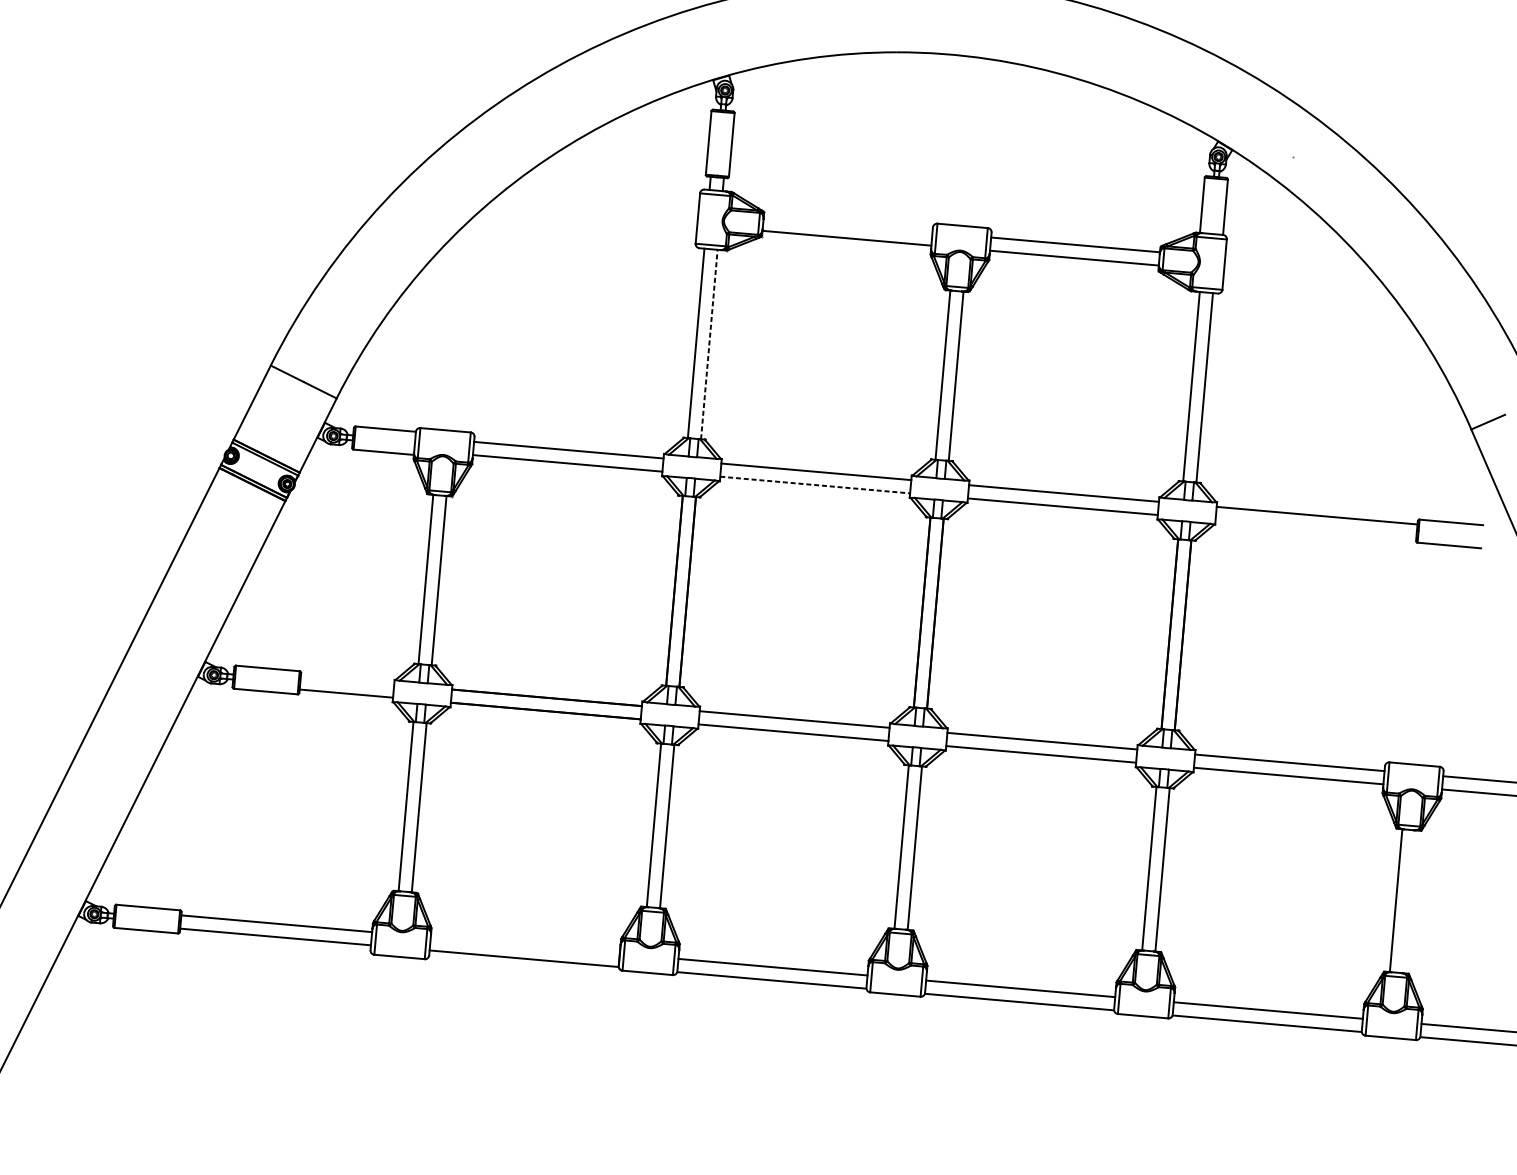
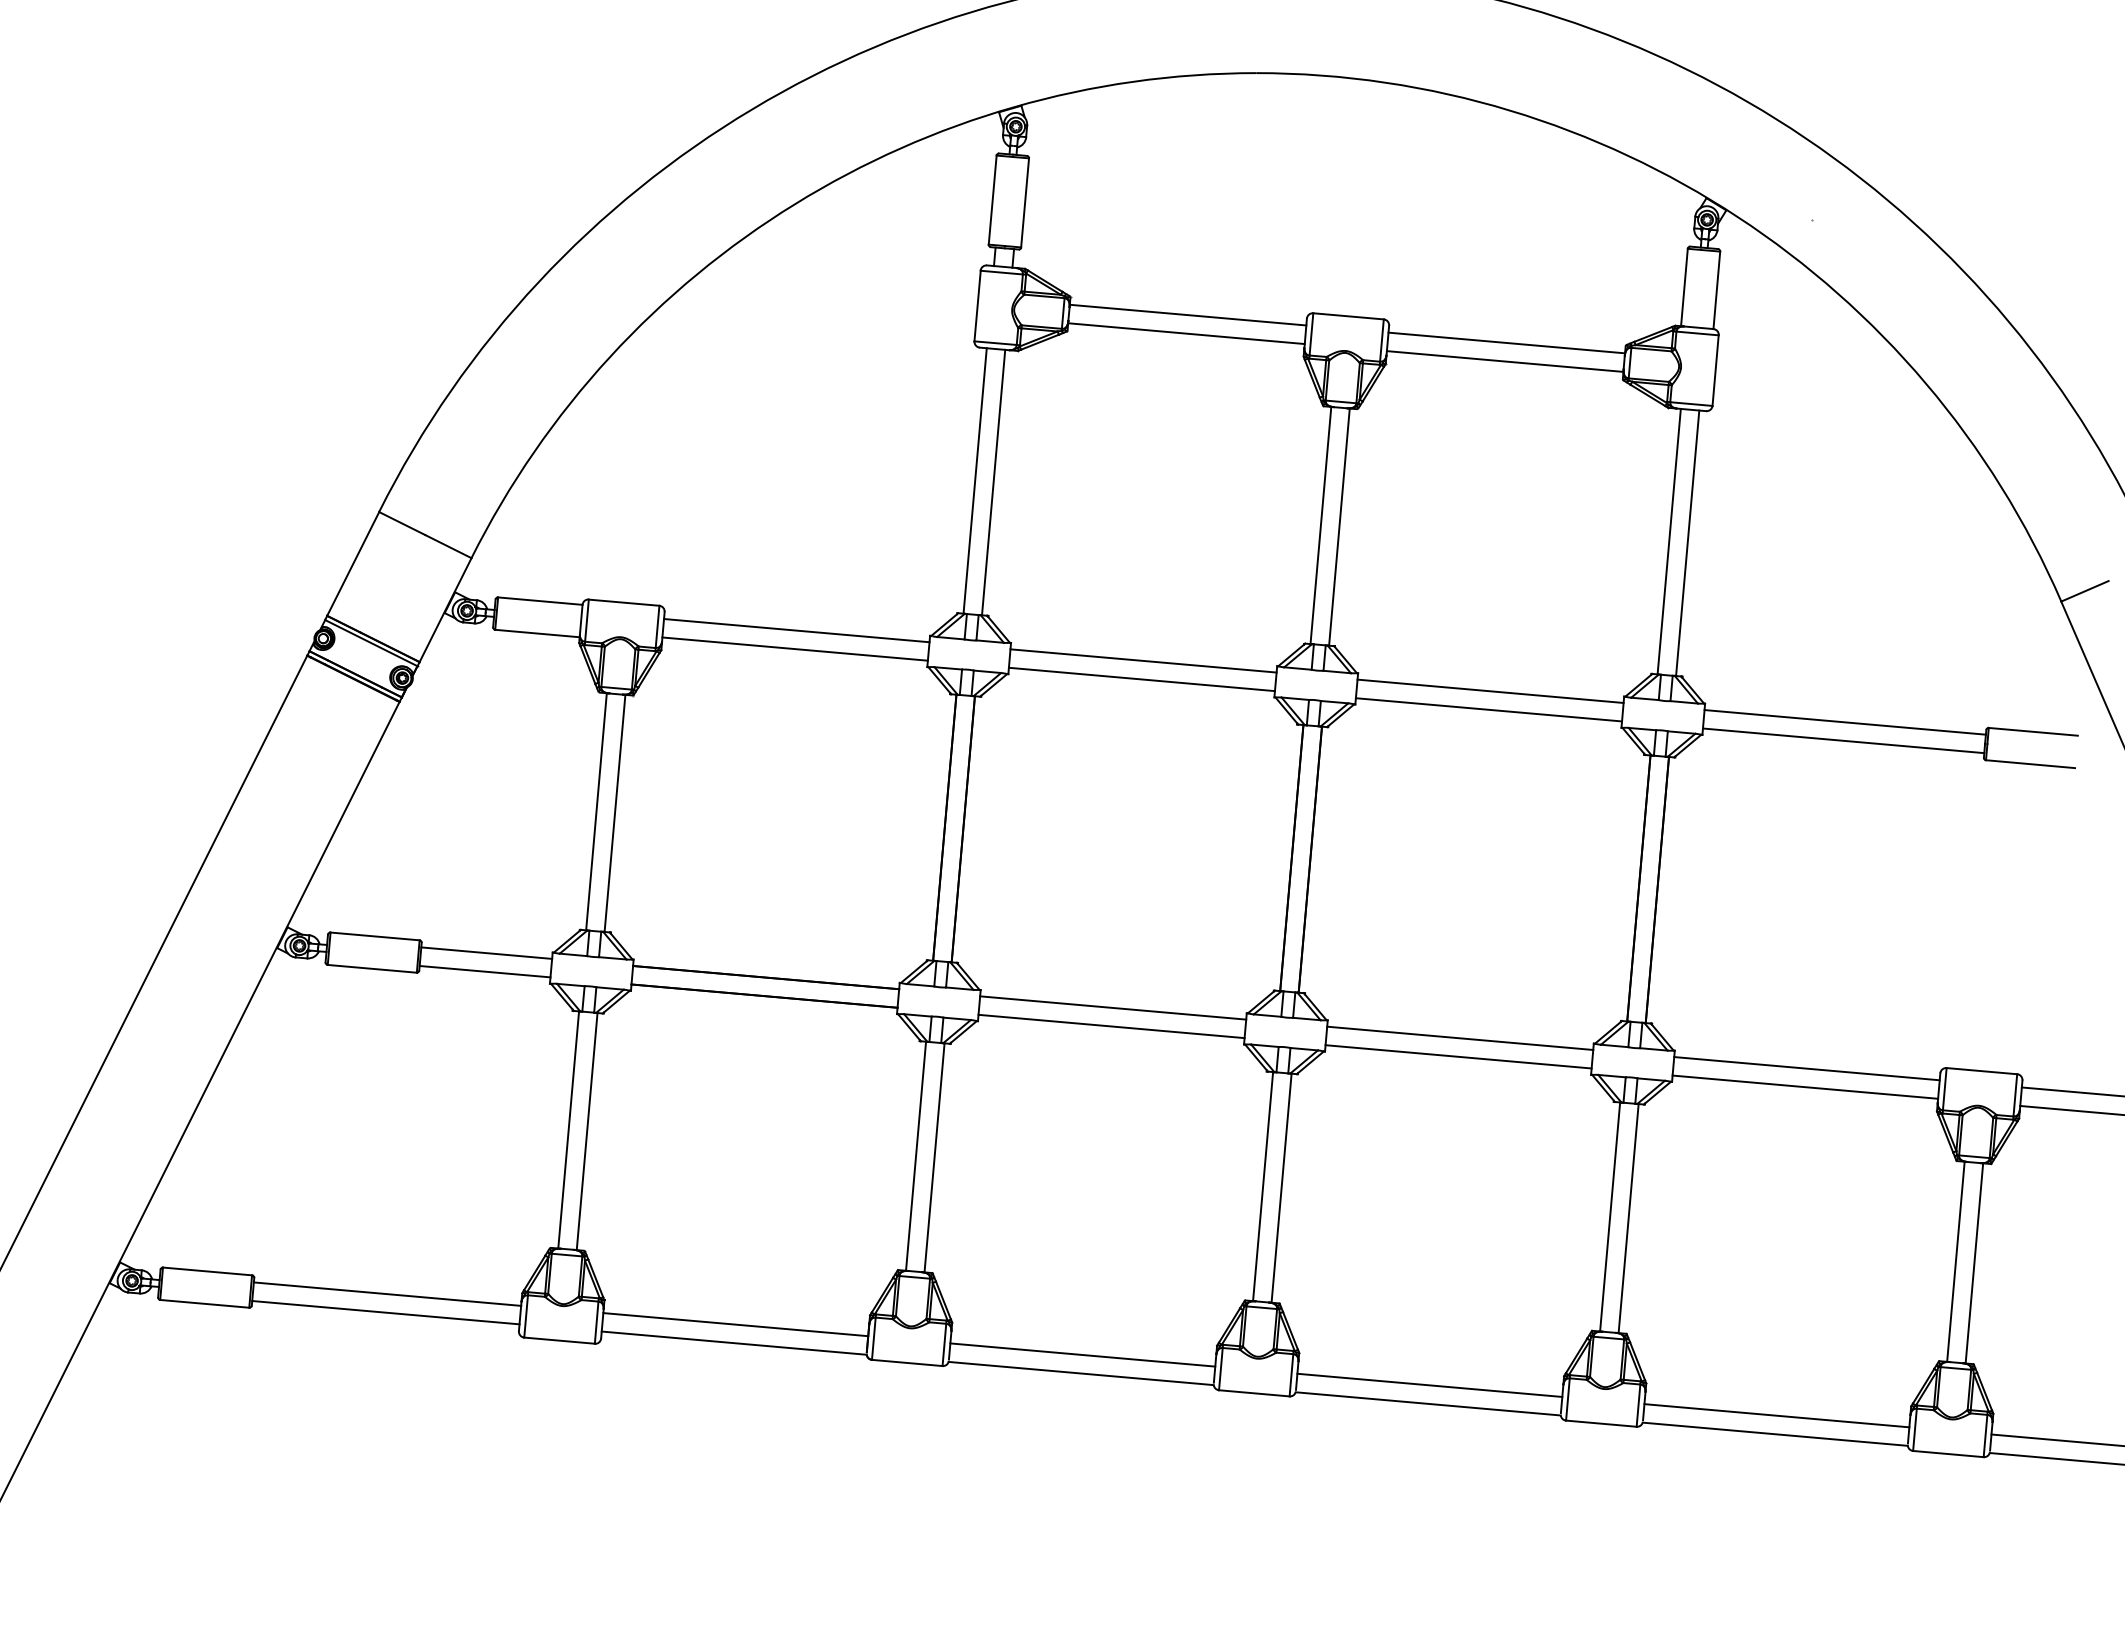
line: (847, 224) -> (1187, 314), added
line: (709, 344) -> (993, 482), dashed -> solid
line: (814, 485) -> (1141, 679), dashed -> solid
line: (1315, 528) -> (1843, 740), added
line: (347, 679) -> (486, 952), added
line: (1409, 901) -> (1974, 1263), added
line: (525, 945) -> (735, 1324), added

